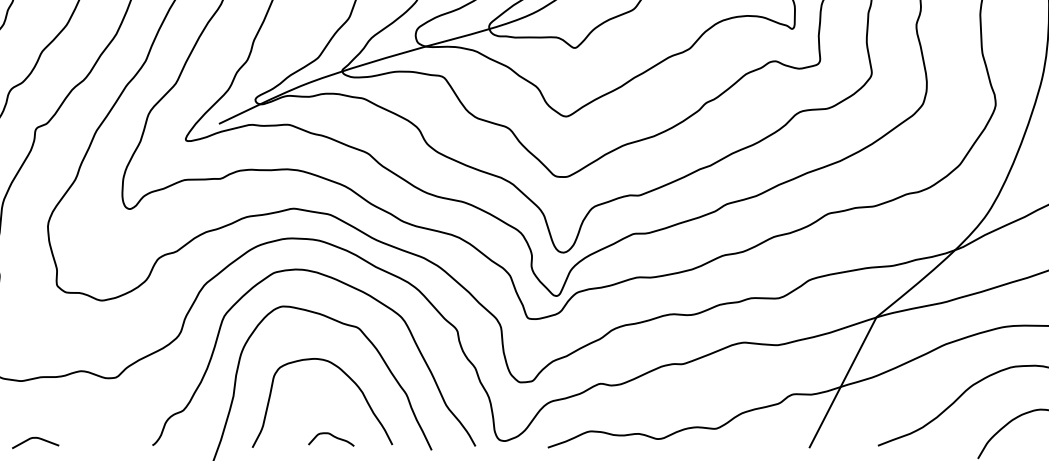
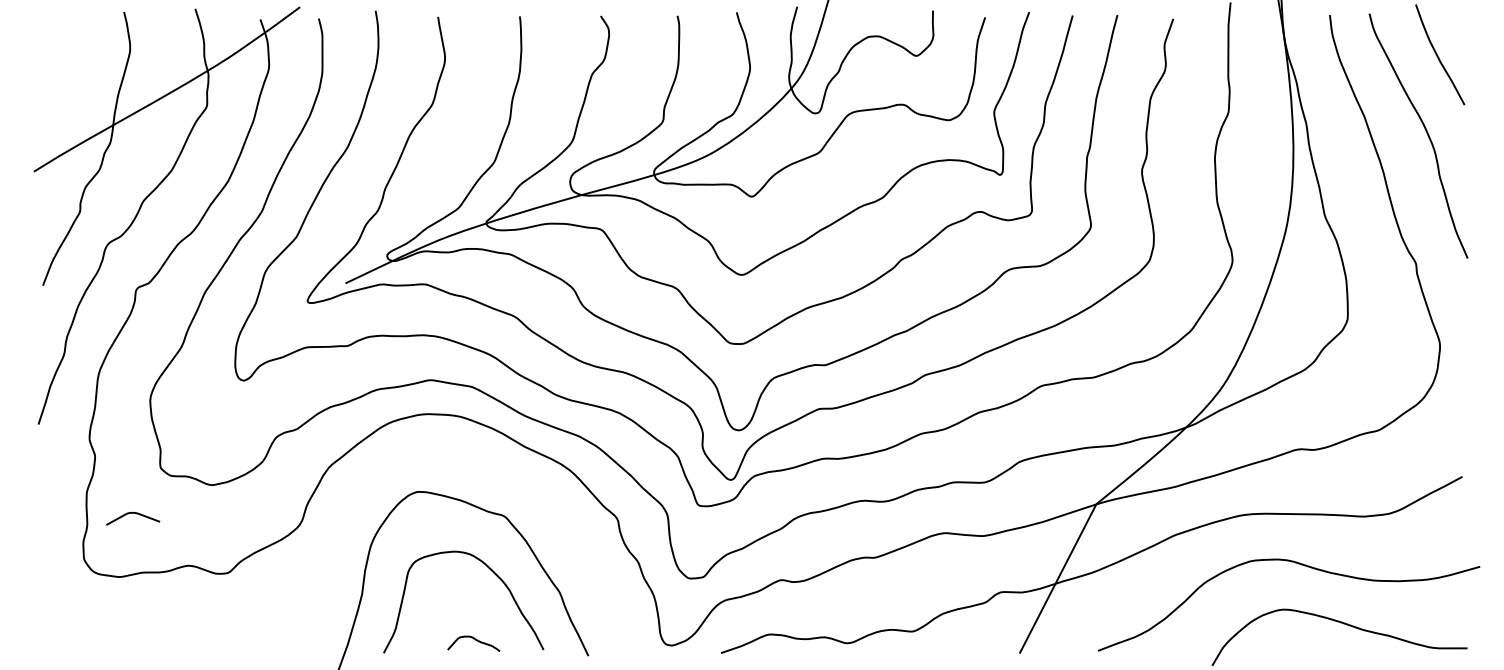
curve: (349, 286) -> (494, 469), removed
curve: (35, 438) -> (133, 513), moved

